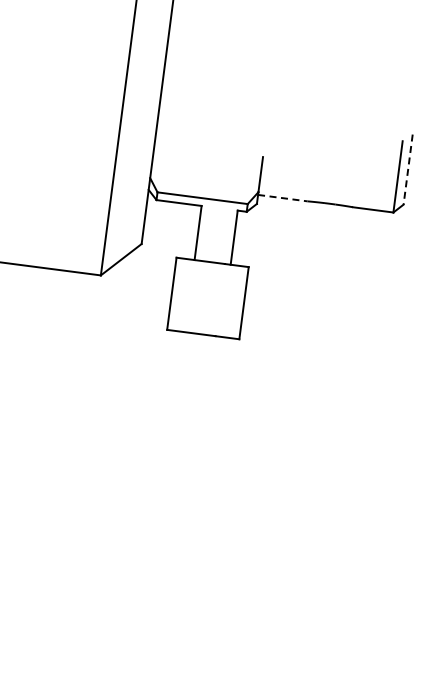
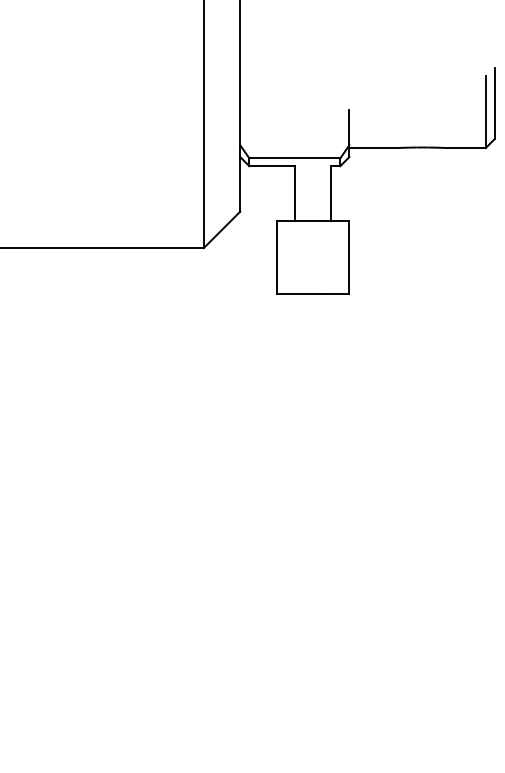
line: (407, 170) -> (494, 104), dashed -> solid
line: (283, 197) -> (374, 147), dashed -> solid

